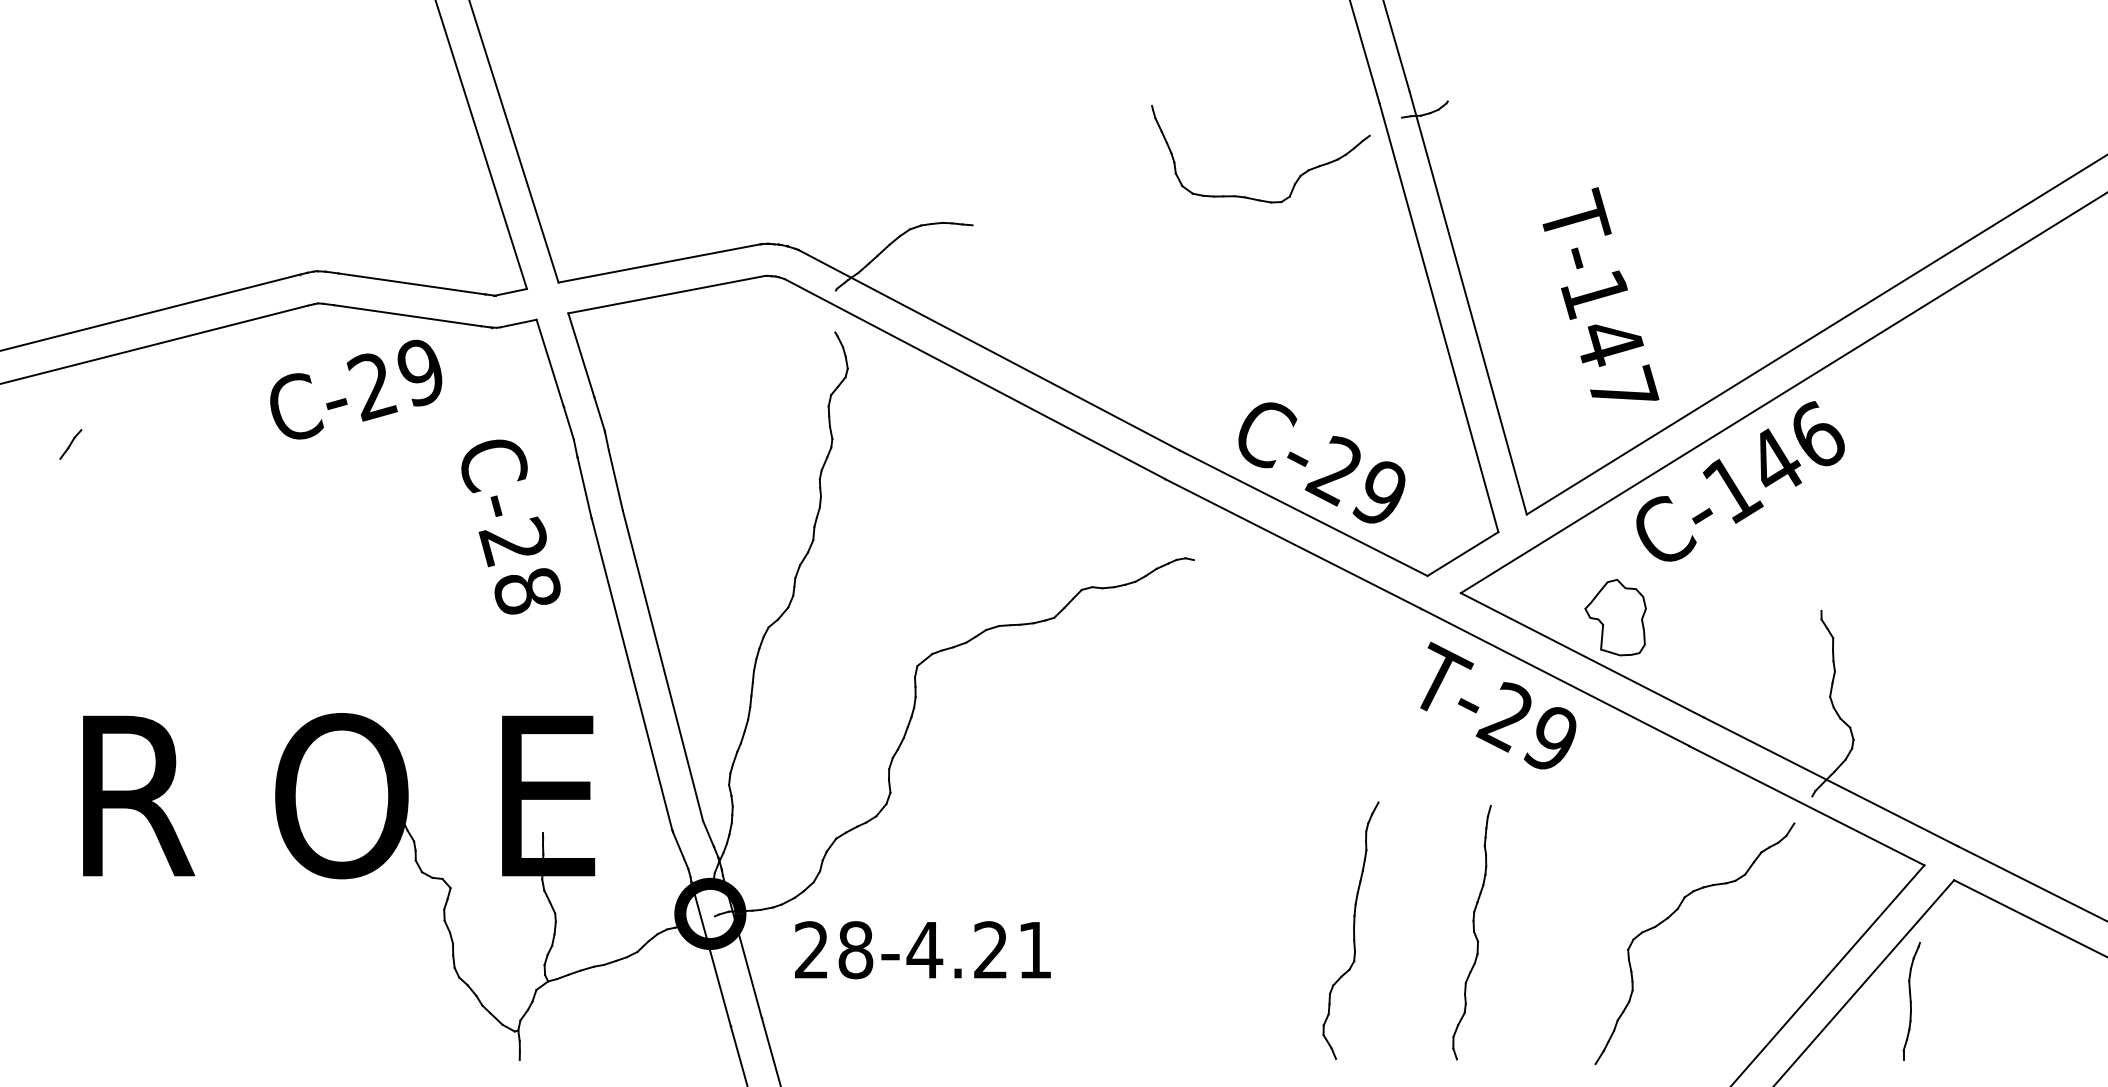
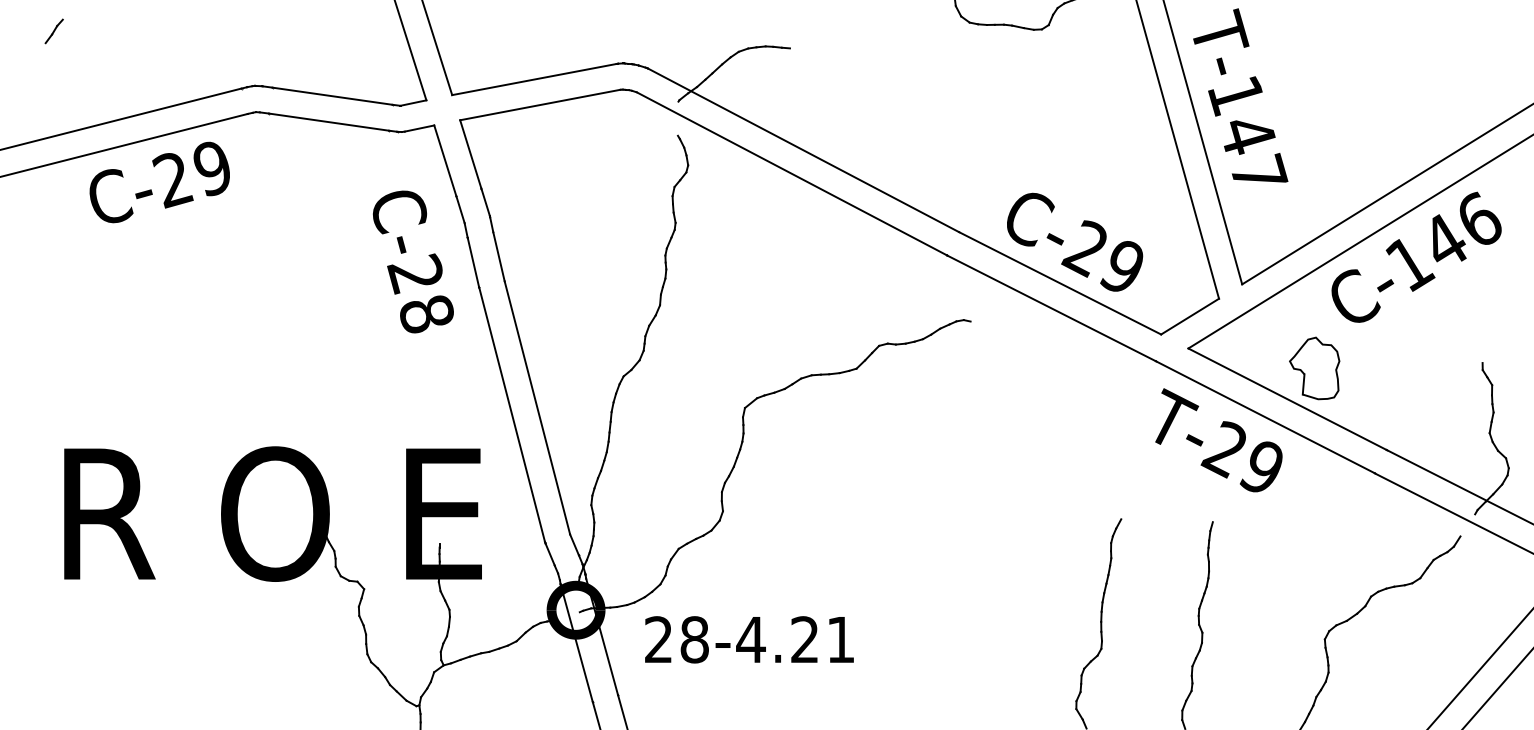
text: (1600, 293) -> (1240, 95), moved
text: (356, 389) -> (160, 182), moved
line: (70, 444) -> (53, 31), moved
text: (510, 526) -> (412, 261), moved

